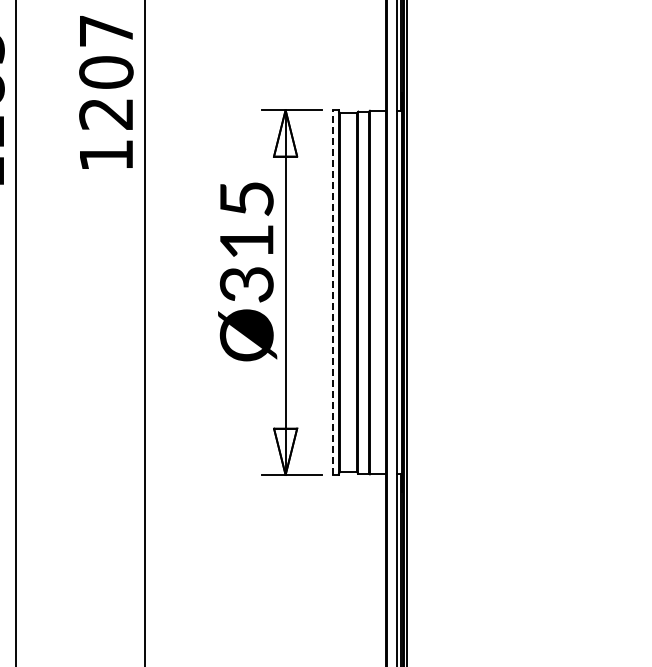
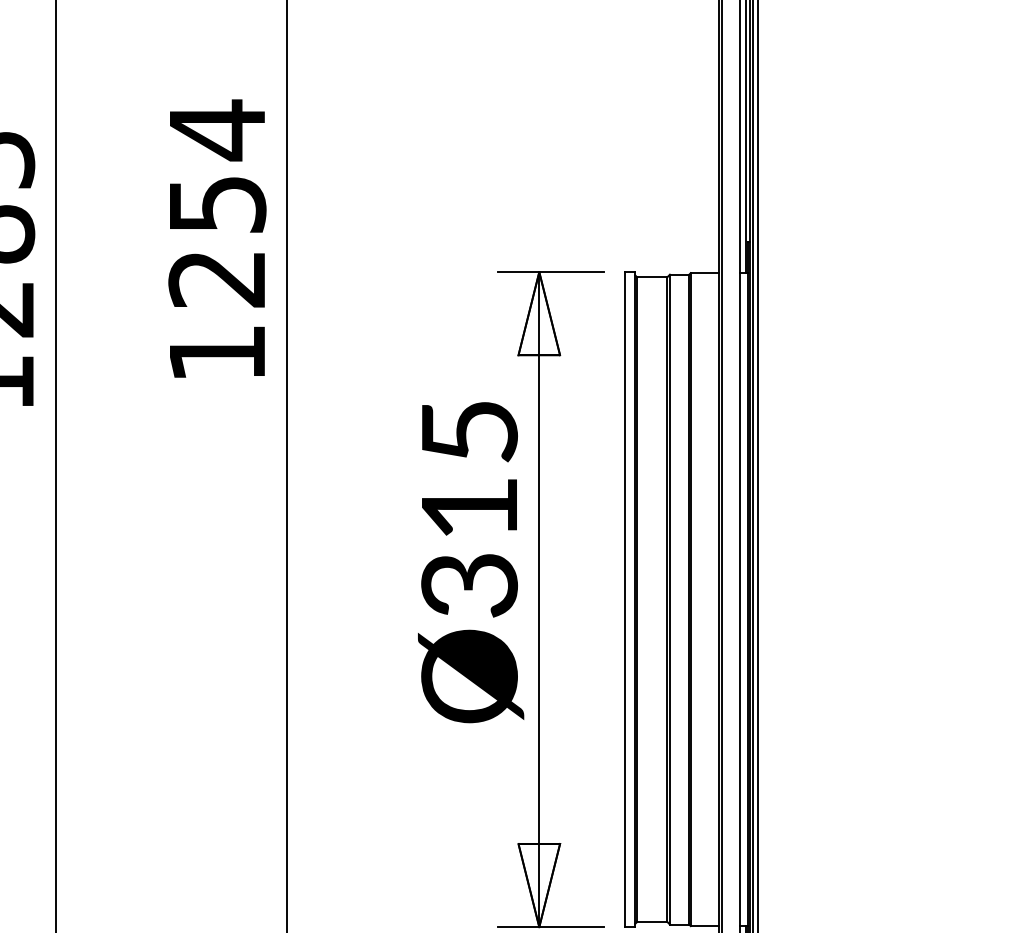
text: (106, 51) -> (217, 166), 1207 -> 1254
line: (333, 292) -> (625, 599), dashed -> solid

